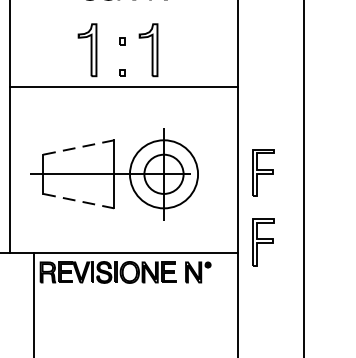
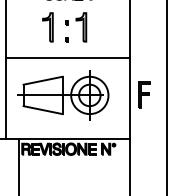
line: (123, 86) -> (67, 57), moved
line: (79, 147) -> (43, 80), dashed -> solid
line: (79, 201) -> (43, 110), dashed -> solid
part: (263, 241) -> (144, 132), removed

